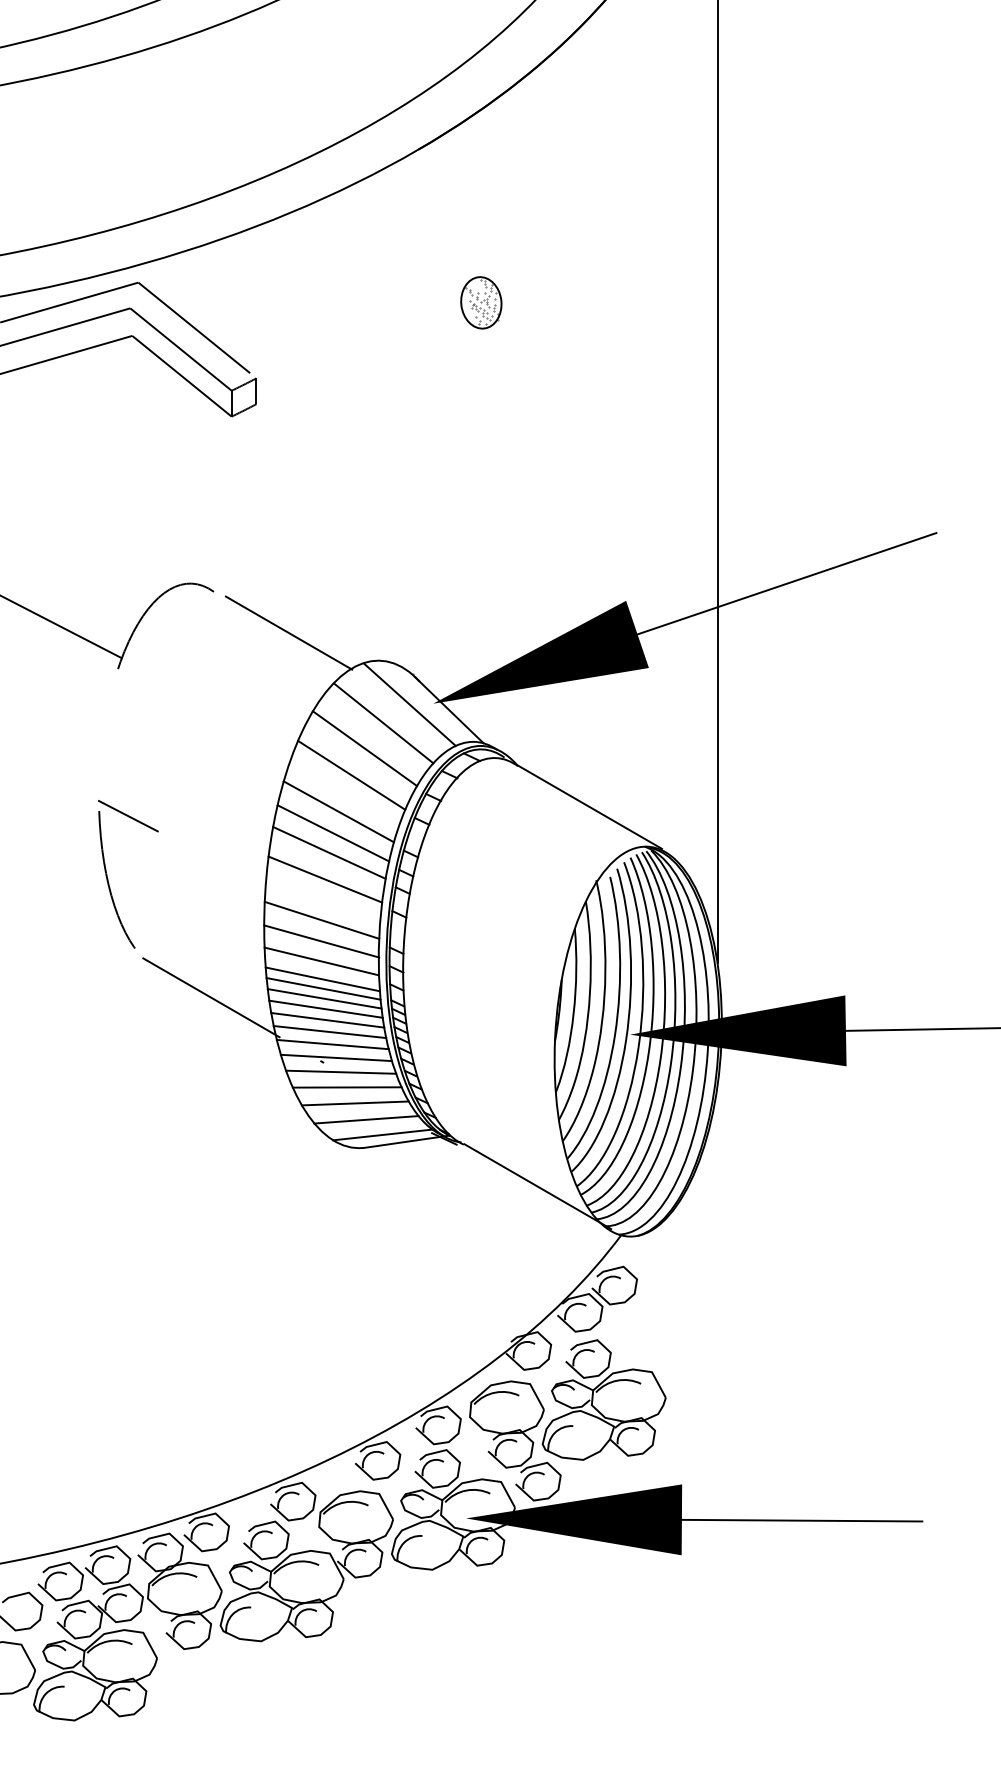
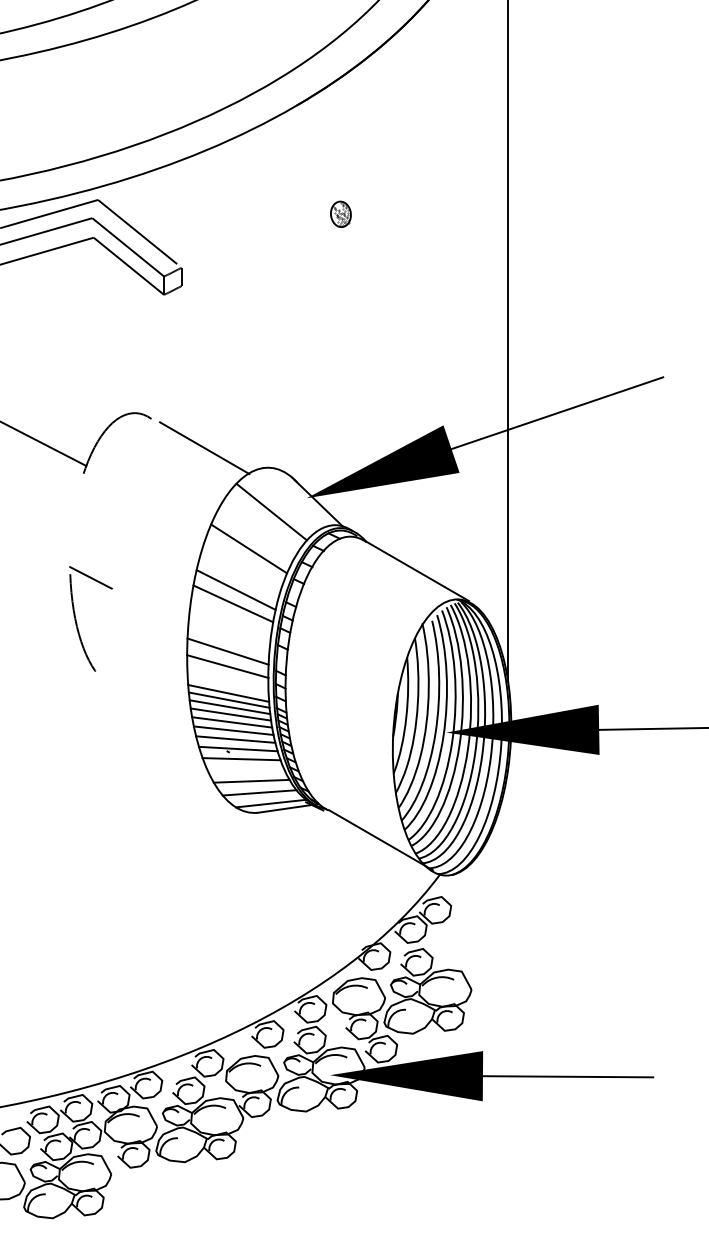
part: (480, 303) -> (340, 214), size x0.7
line: (408, 704) -> (289, 498), removed
line: (364, 747) -> (258, 529), removed
line: (339, 811) -> (240, 574), removed
line: (325, 879) -> (230, 622), removed
line: (321, 961) -> (227, 680), removed
line: (211, 997) -> (149, 706), removed
line: (346, 1086) -> (245, 769), removed

